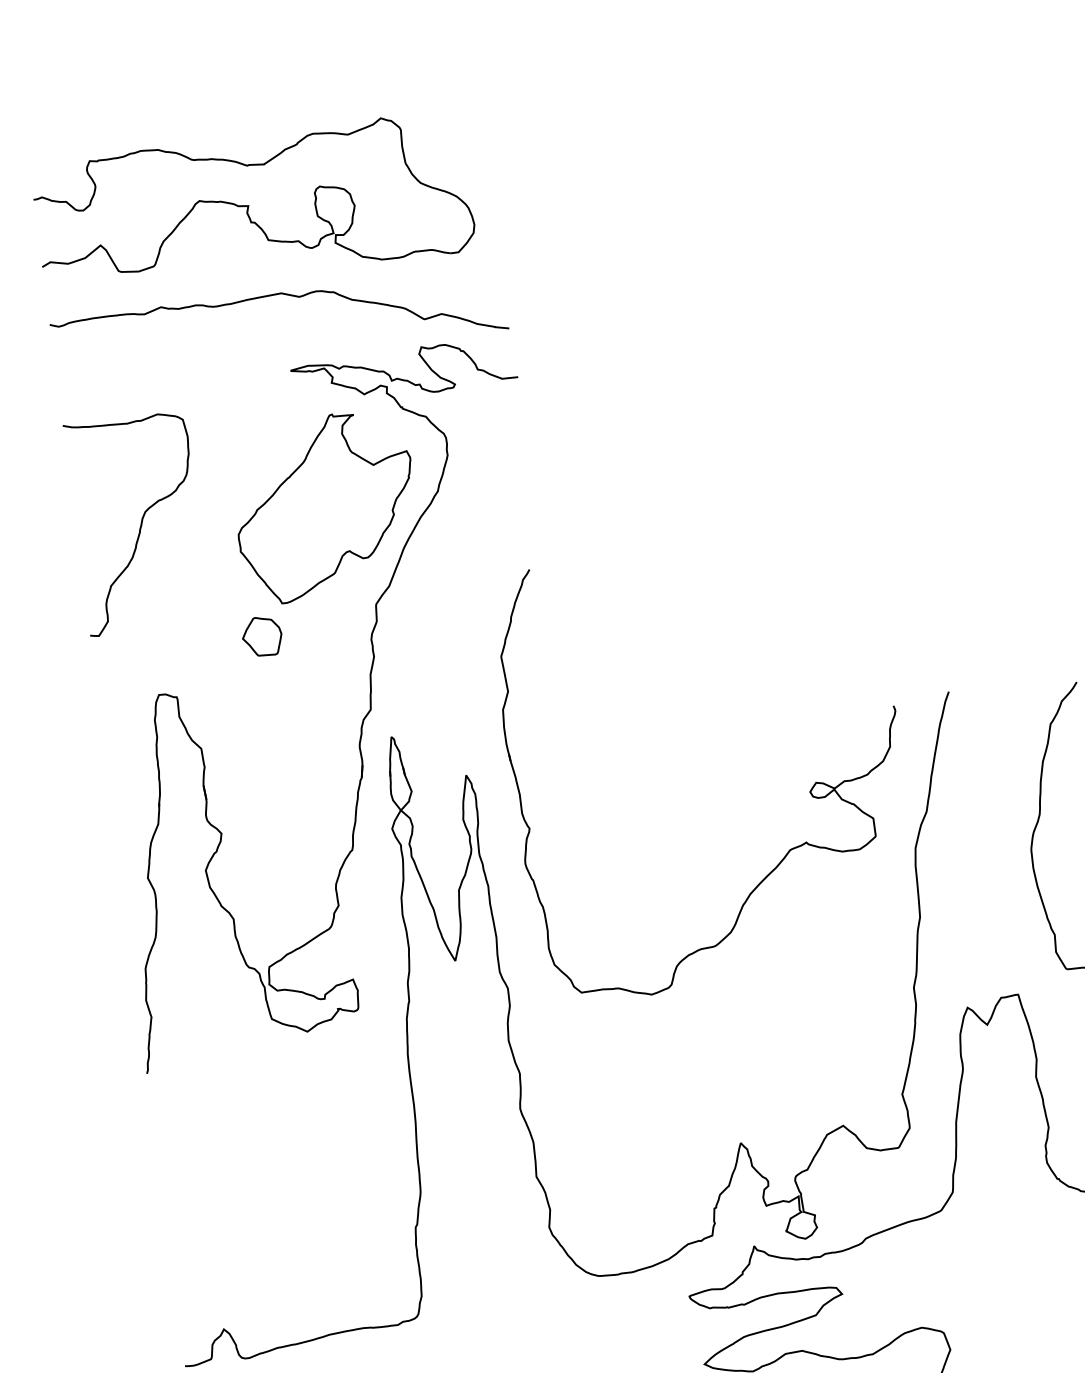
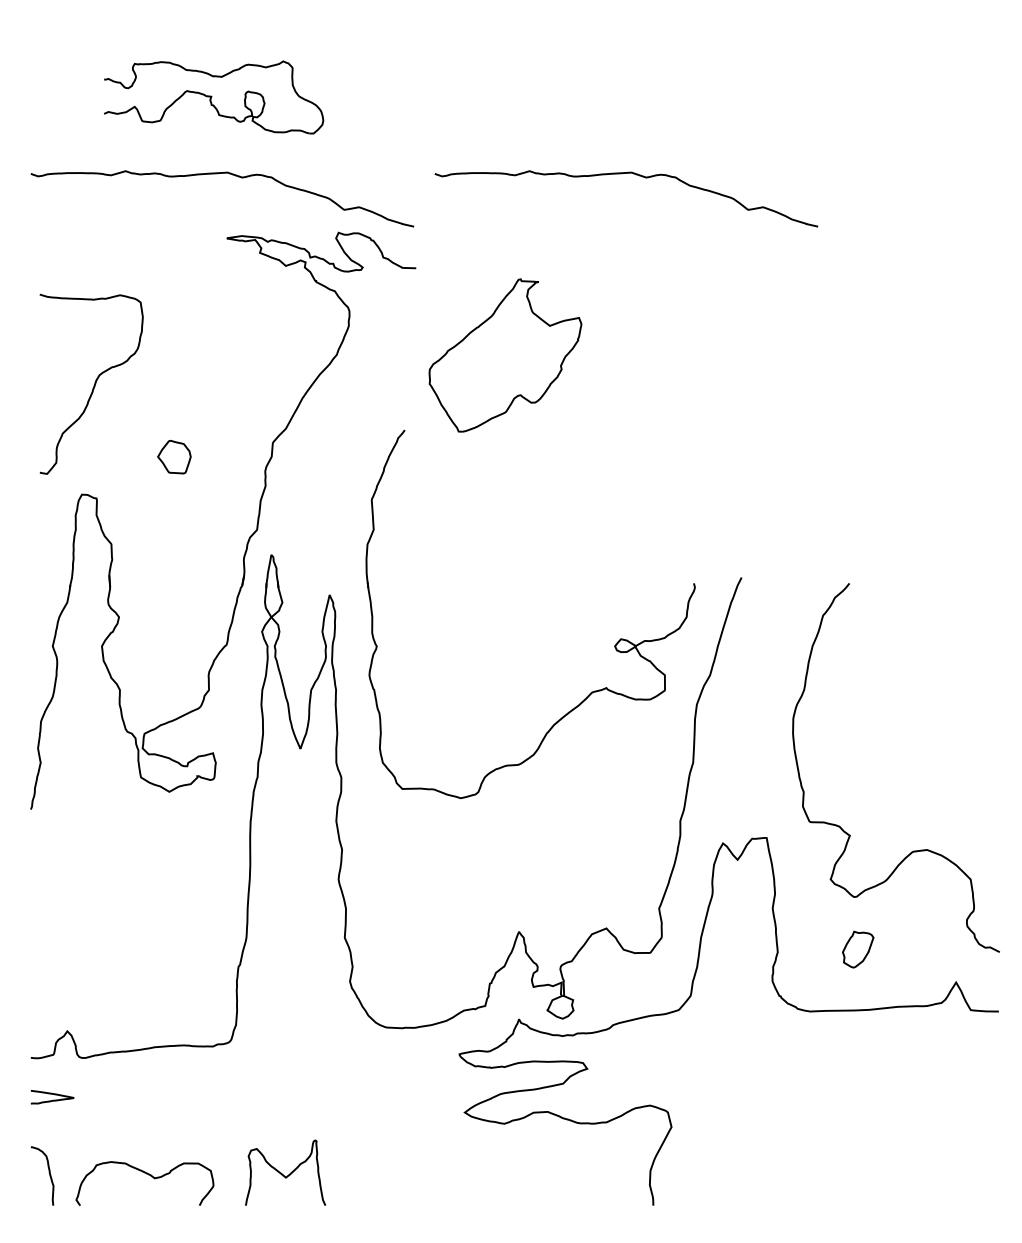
part: (253, 206) -> (213, 97), size x0.6
curve: (746, 235) -> (622, 174), added
part: (325, 506) -> (505, 355), moved
curve: (139, 524) -> (93, 385), moved

